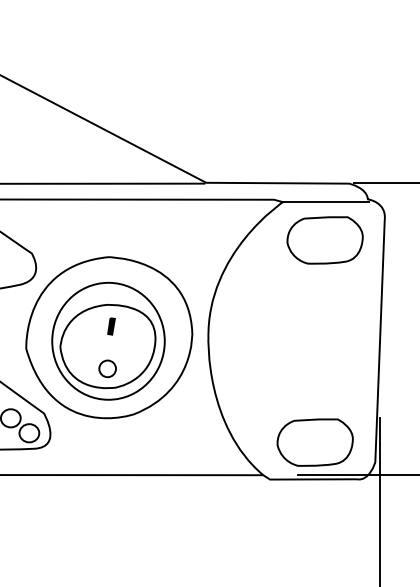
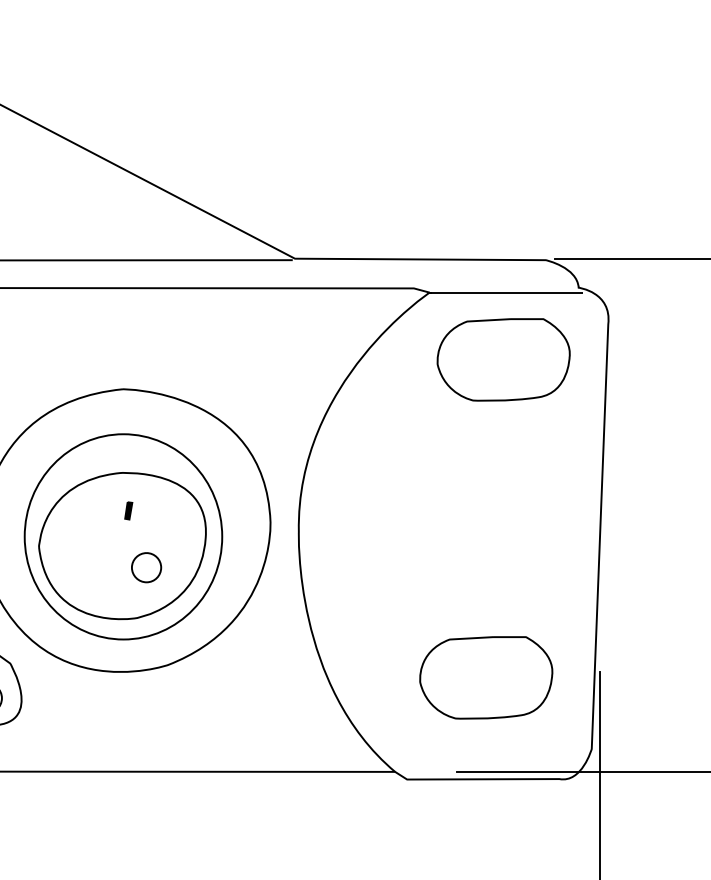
part: (111, 326) -> (128, 510), size x0.6
part: (107, 368) -> (146, 567), moved
part: (314, 442) -> (485, 677), moved

